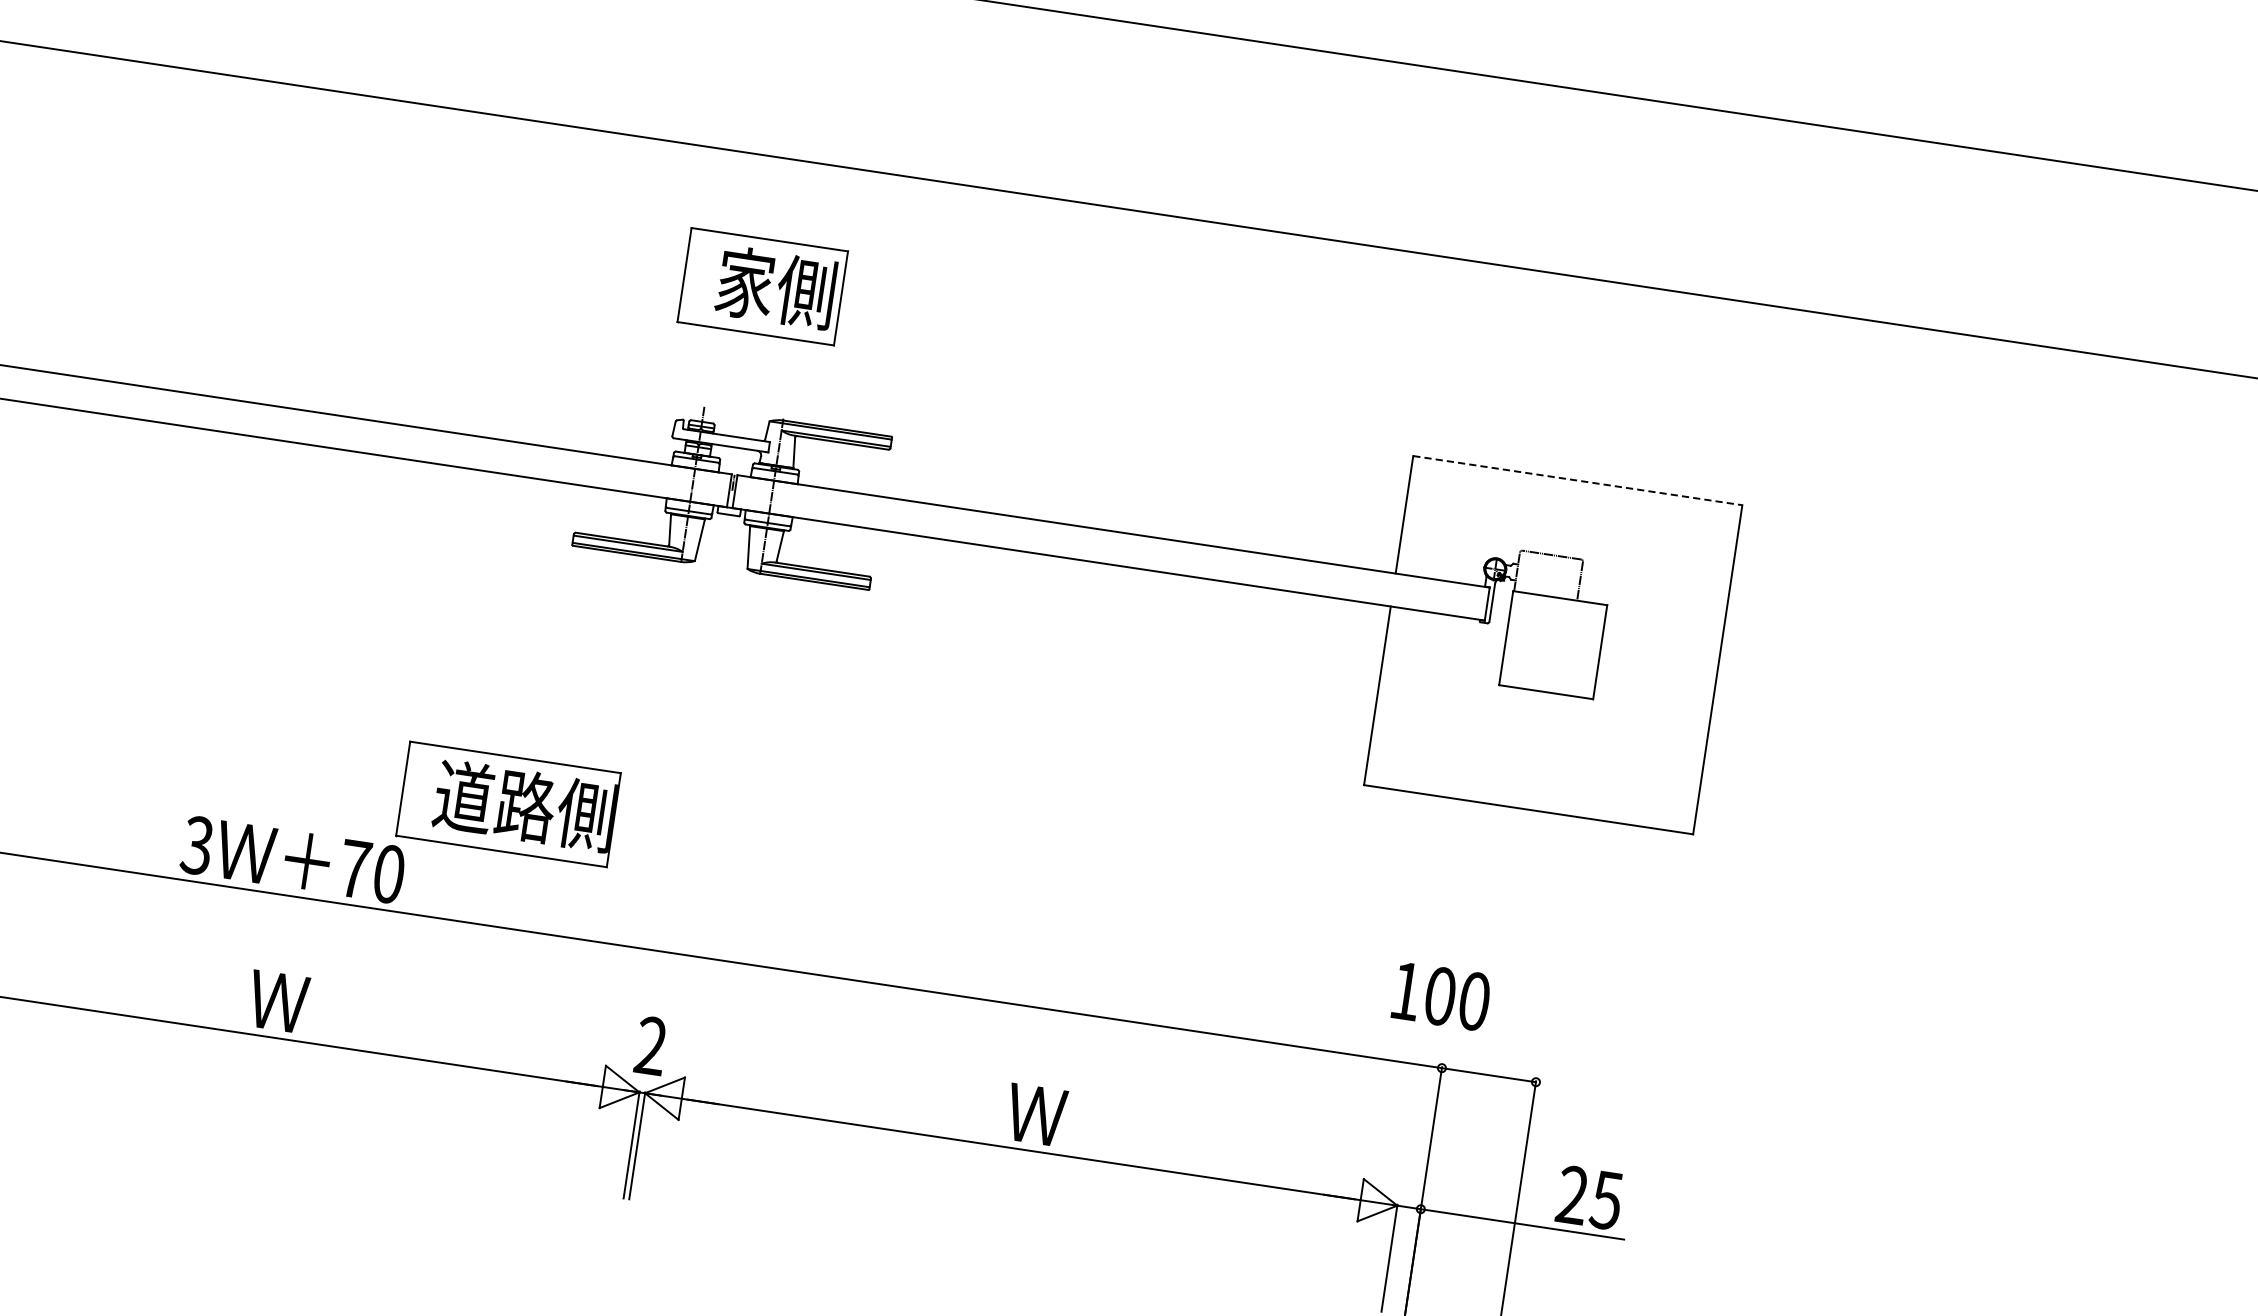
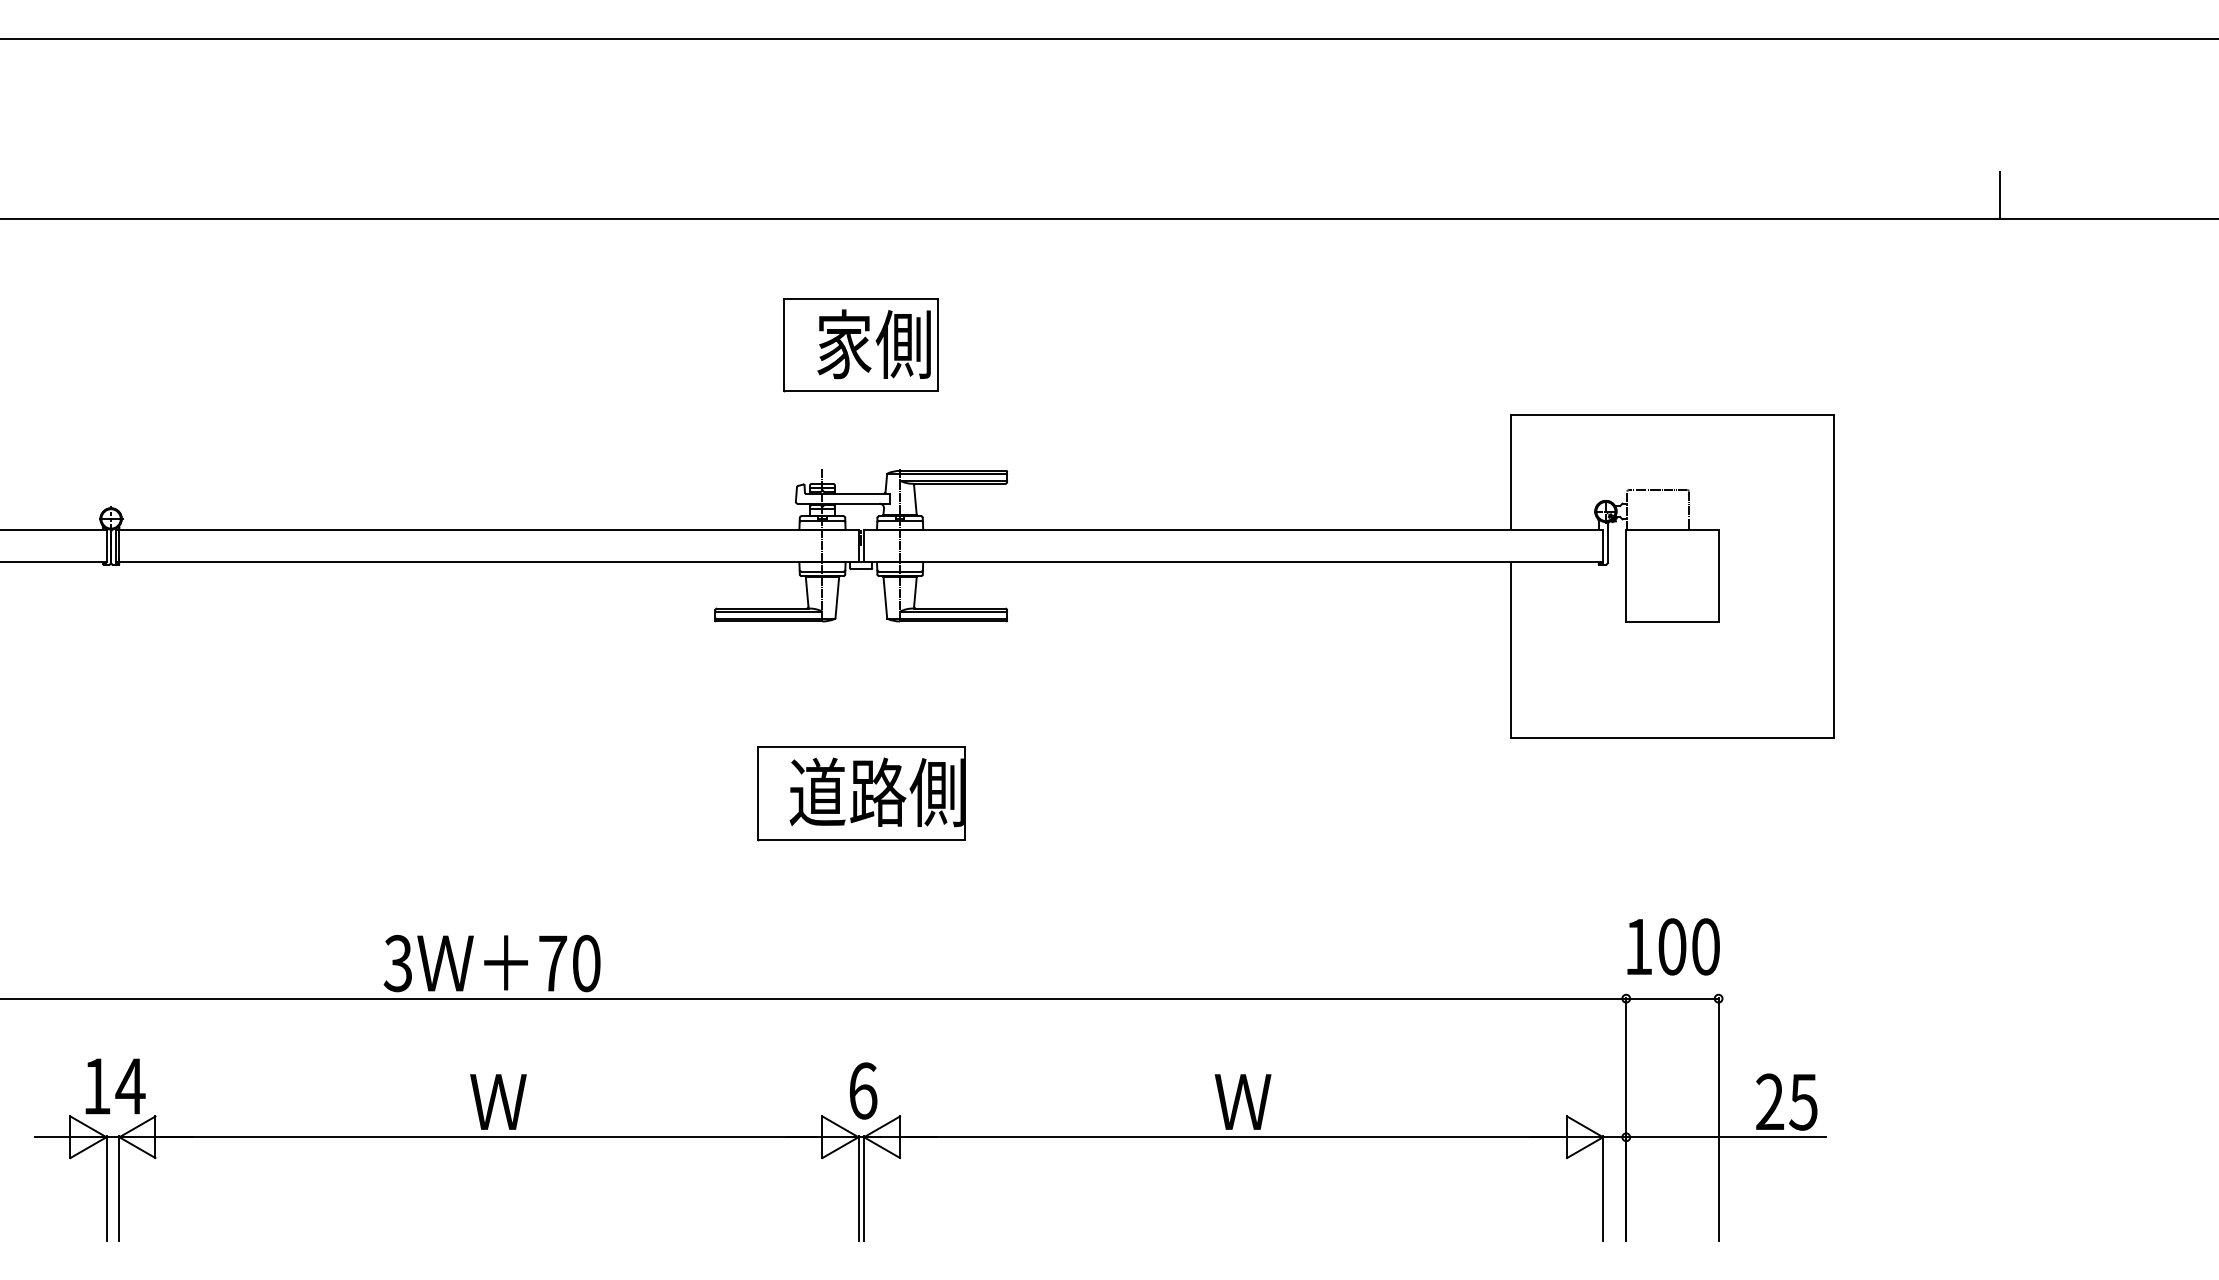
line: (1945, 307) -> (2000, 195), added
line: (1577, 480) -> (1672, 414), dashed -> solid
part: (508, 804) -> (861, 793), moved
text: (1441, 996) -> (1673, 946), moved
text: (651, 1045) -> (863, 1090), 2 -> 6

